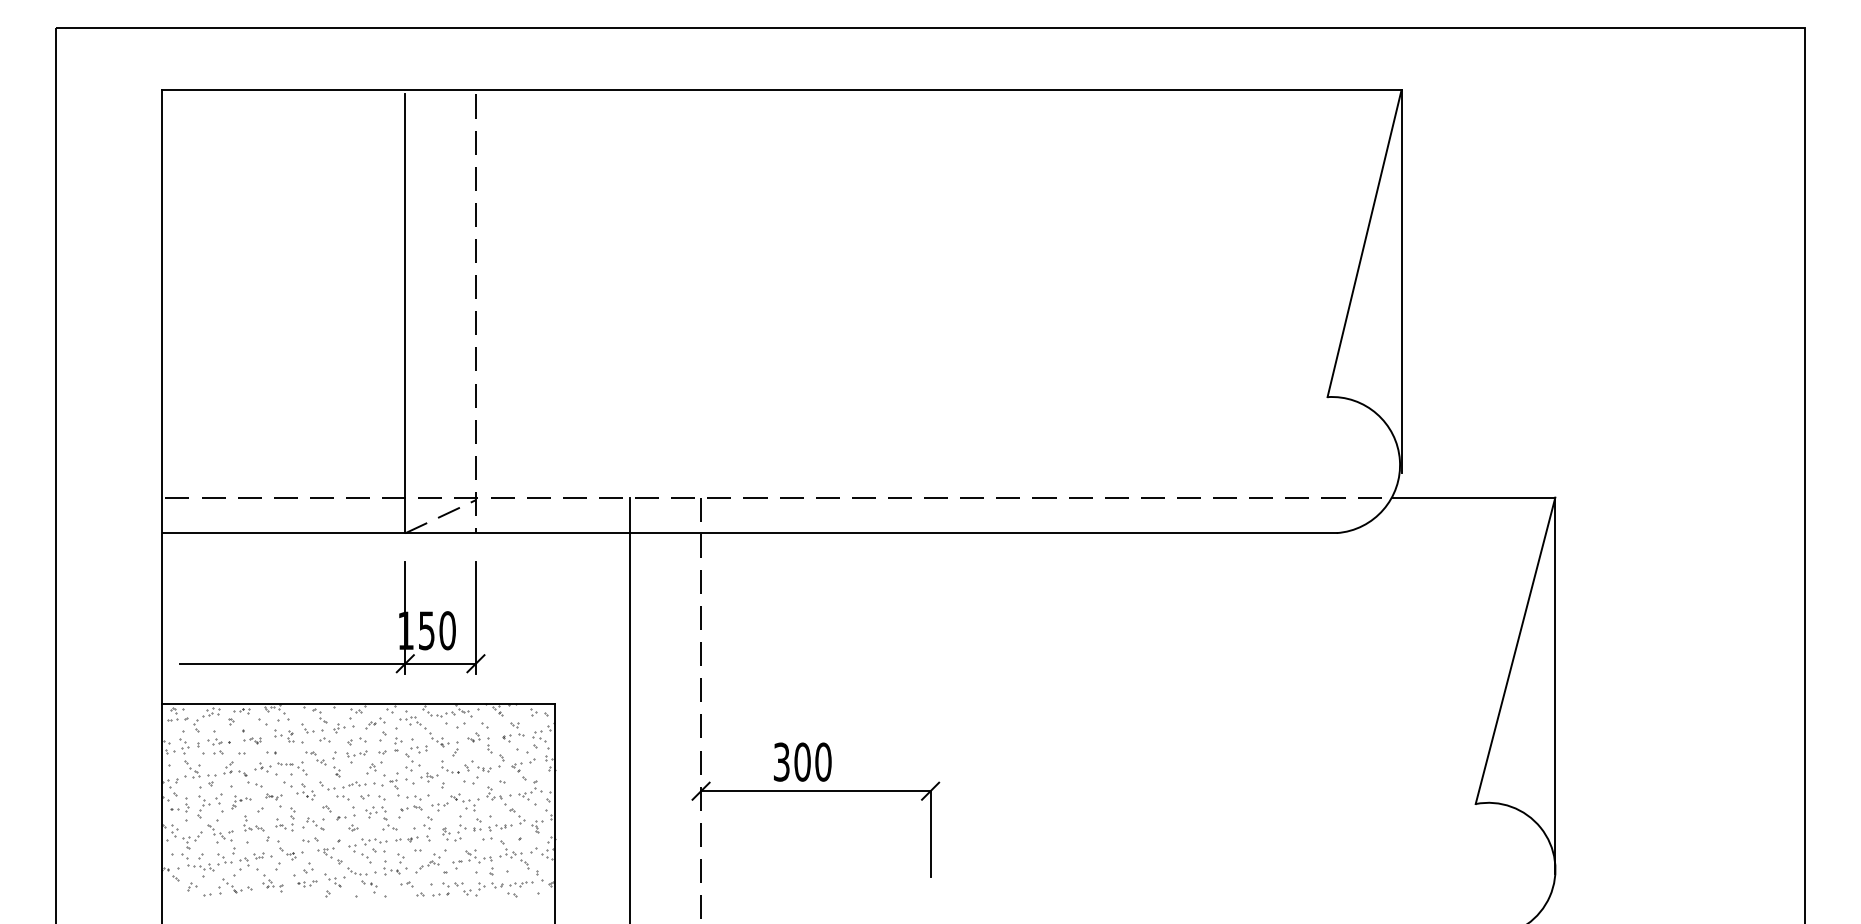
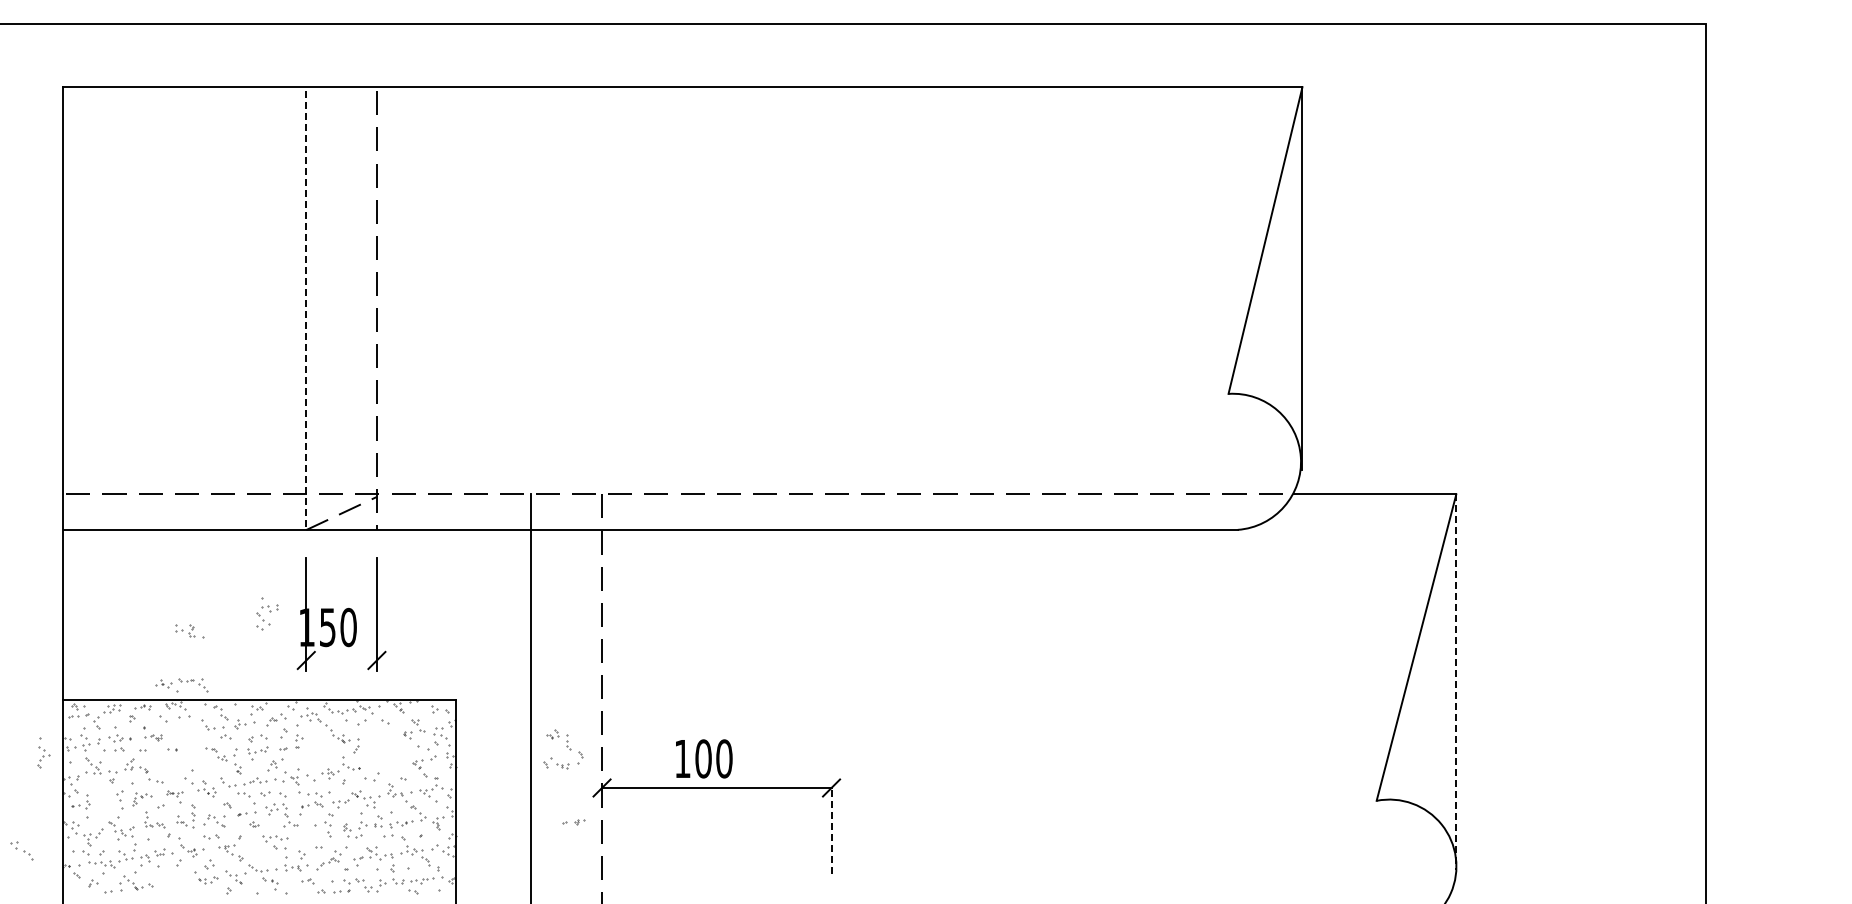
line: (405, 314) -> (306, 311), solid -> dashed
line: (327, 663) -> (228, 660), removed
line: (1555, 685) -> (1456, 682), solid -> dashed
part: (288, 736) -> (189, 631), moved
part: (484, 752) -> (563, 749), moved
part: (416, 754) -> (267, 613), moved
text: (781, 761) -> (682, 758), 300 -> 100
part: (280, 768) -> (181, 685), moved
part: (203, 802) -> (43, 753), moved
line: (930, 834) -> (831, 831), solid -> dashed
part: (406, 839) -> (573, 822), moved
part: (359, 853) -> (21, 850), moved
part: (272, 883) -> (173, 880), removed

